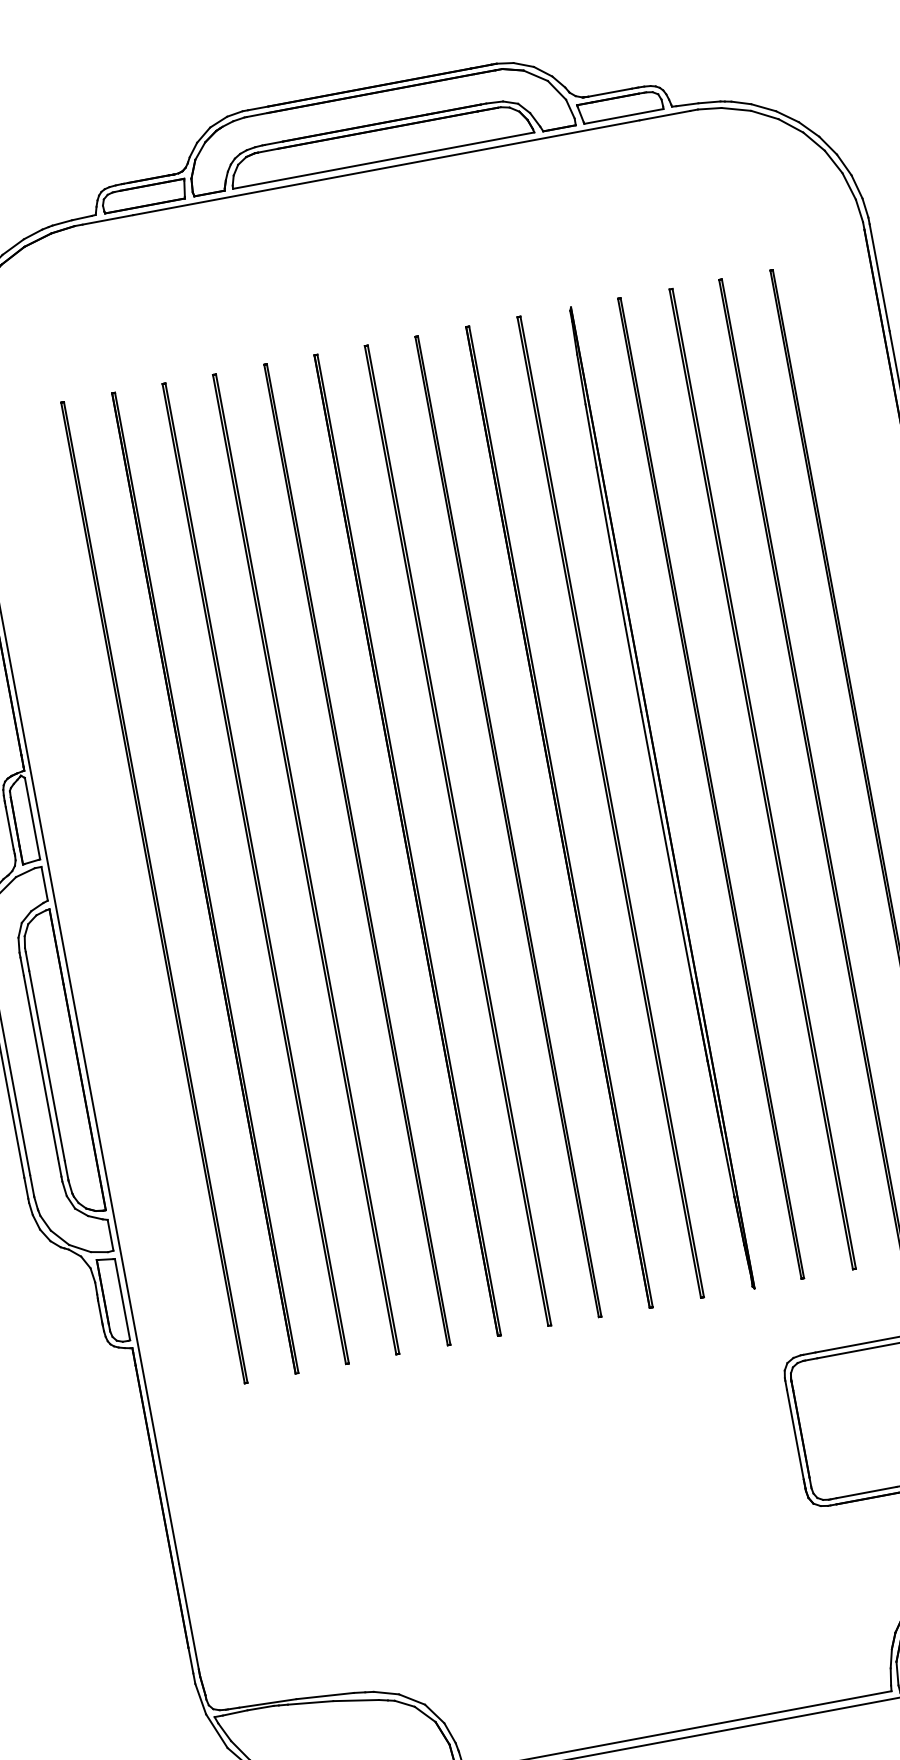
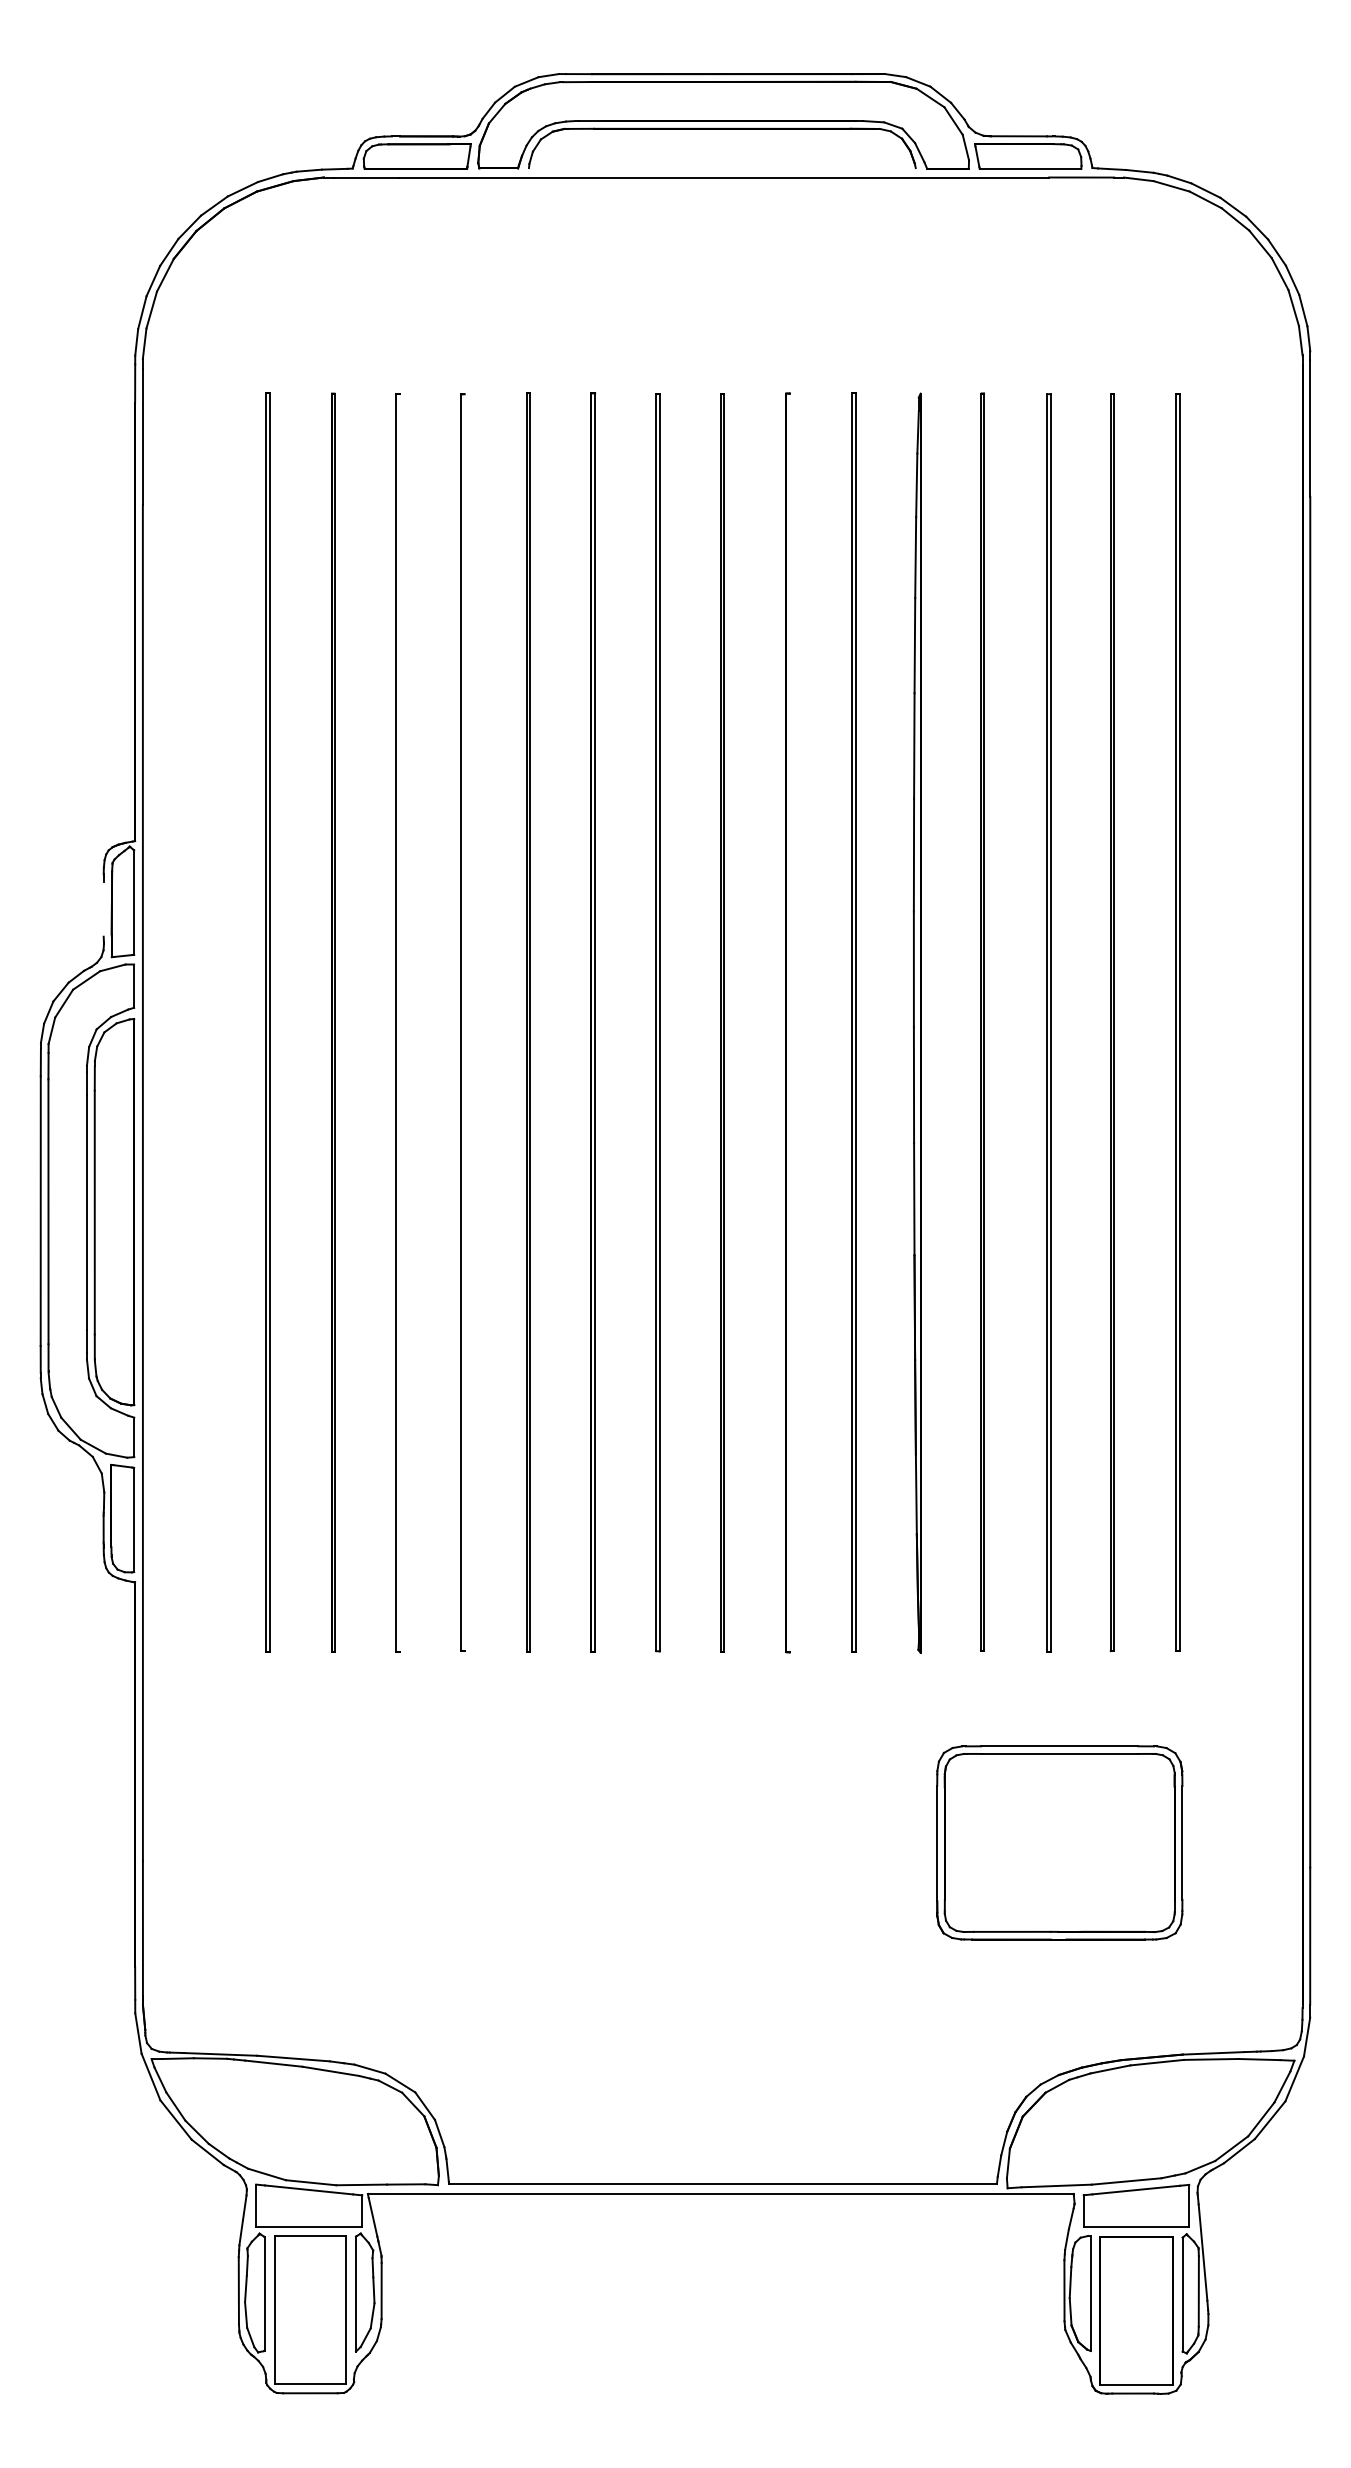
line: (383, 161) -> (721, 168), removed
line: (560, 816) -> (789, 1022), removed
line: (9, 828) -> (103, 909), removed
line: (307, 863) -> (464, 1022), removed
line: (257, 873) -> (400, 1022), removed

